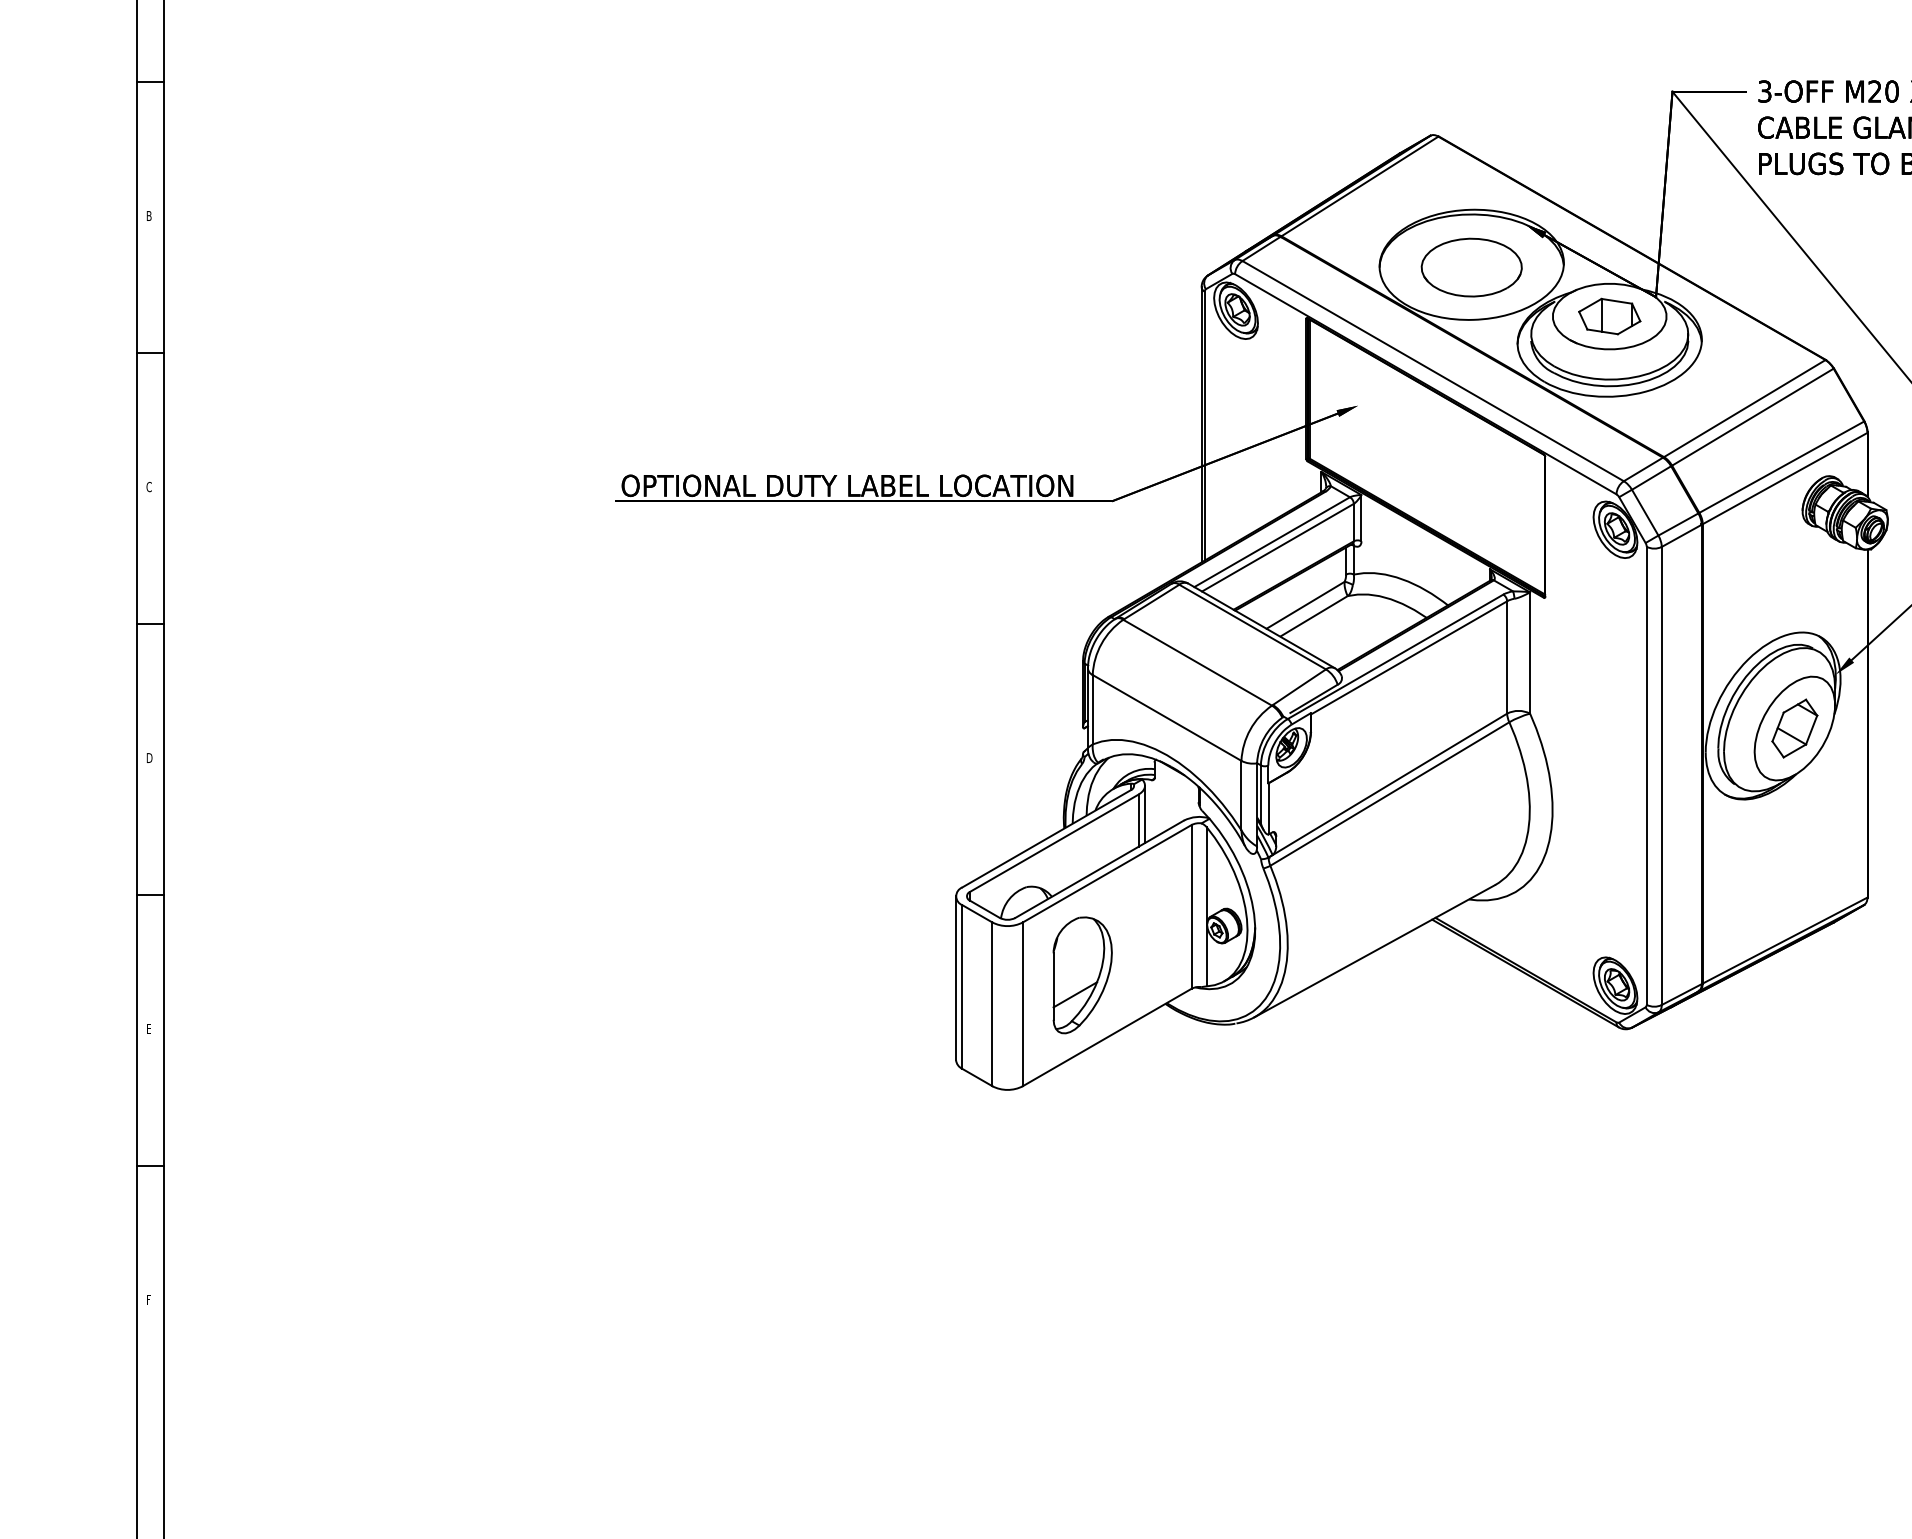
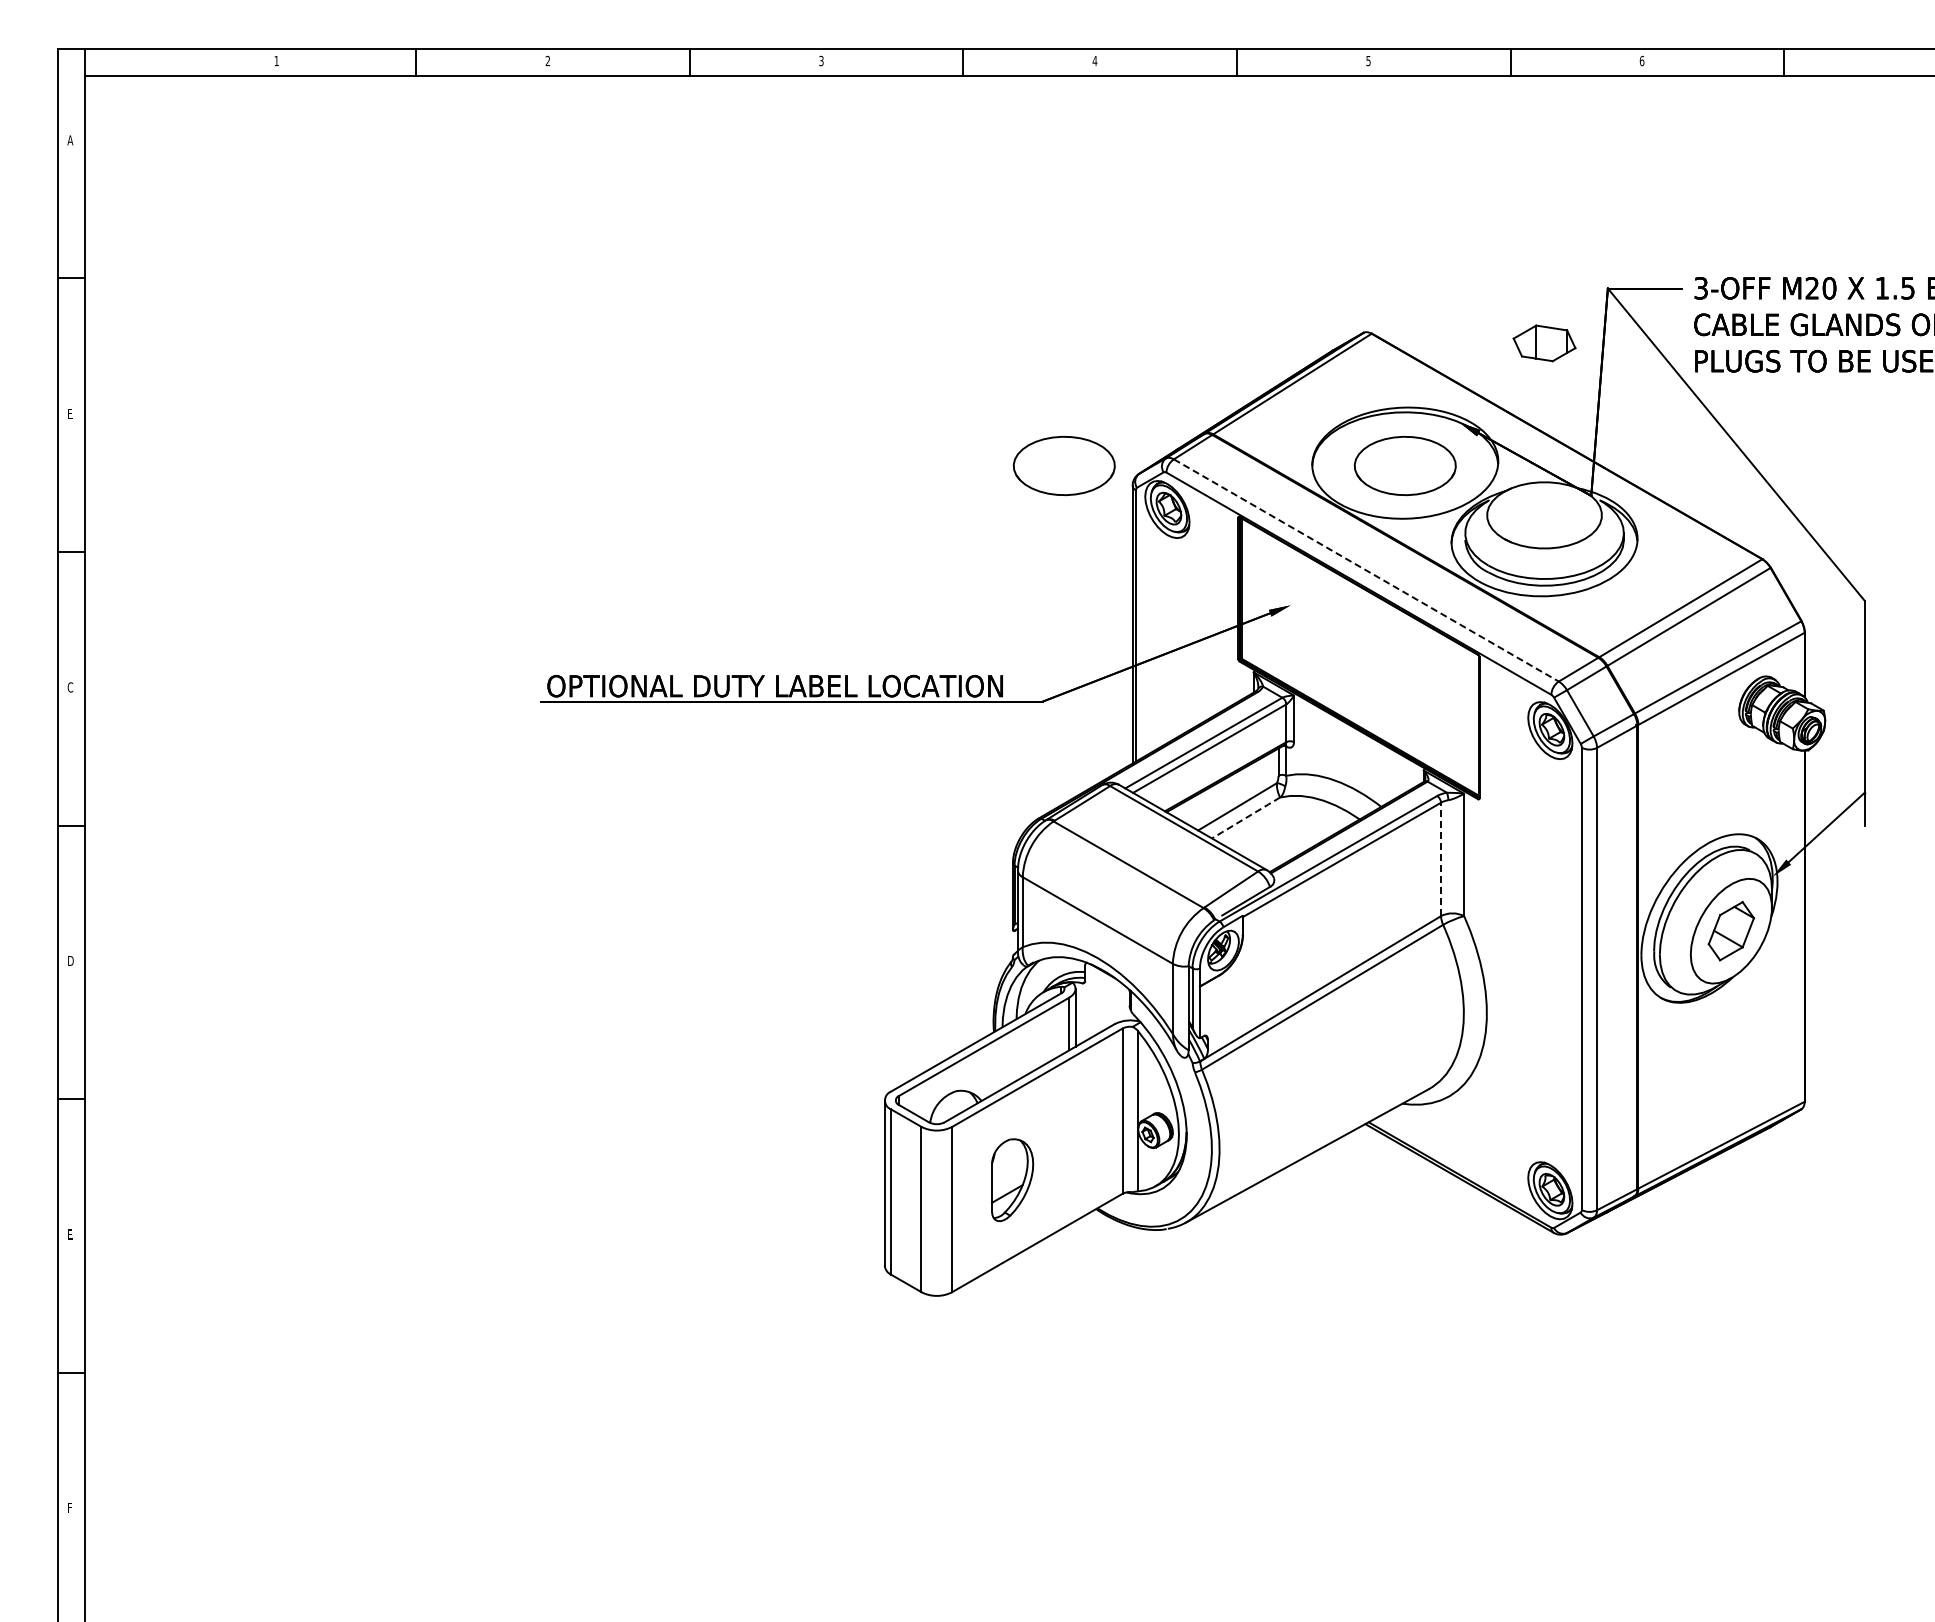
text: (149, 215) -> (70, 413), B -> E
part: (1133, 267) -> (1063, 465), added
part: (1609, 316) -> (1544, 343), moved
line: (1433, 371) -> (1366, 570), solid -> dashed
line: (1313, 616) -> (1245, 818), solid -> dashed
line: (1507, 657) -> (1441, 859), solid -> dashed
part: (1082, 974) -> (1012, 1179), size x0.7

